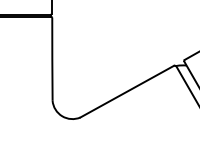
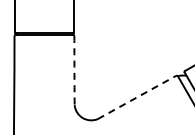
arc: (52, 59) -> (74, 70), solid -> dashed
line: (126, 91) -> (136, 97), solid -> dashed

